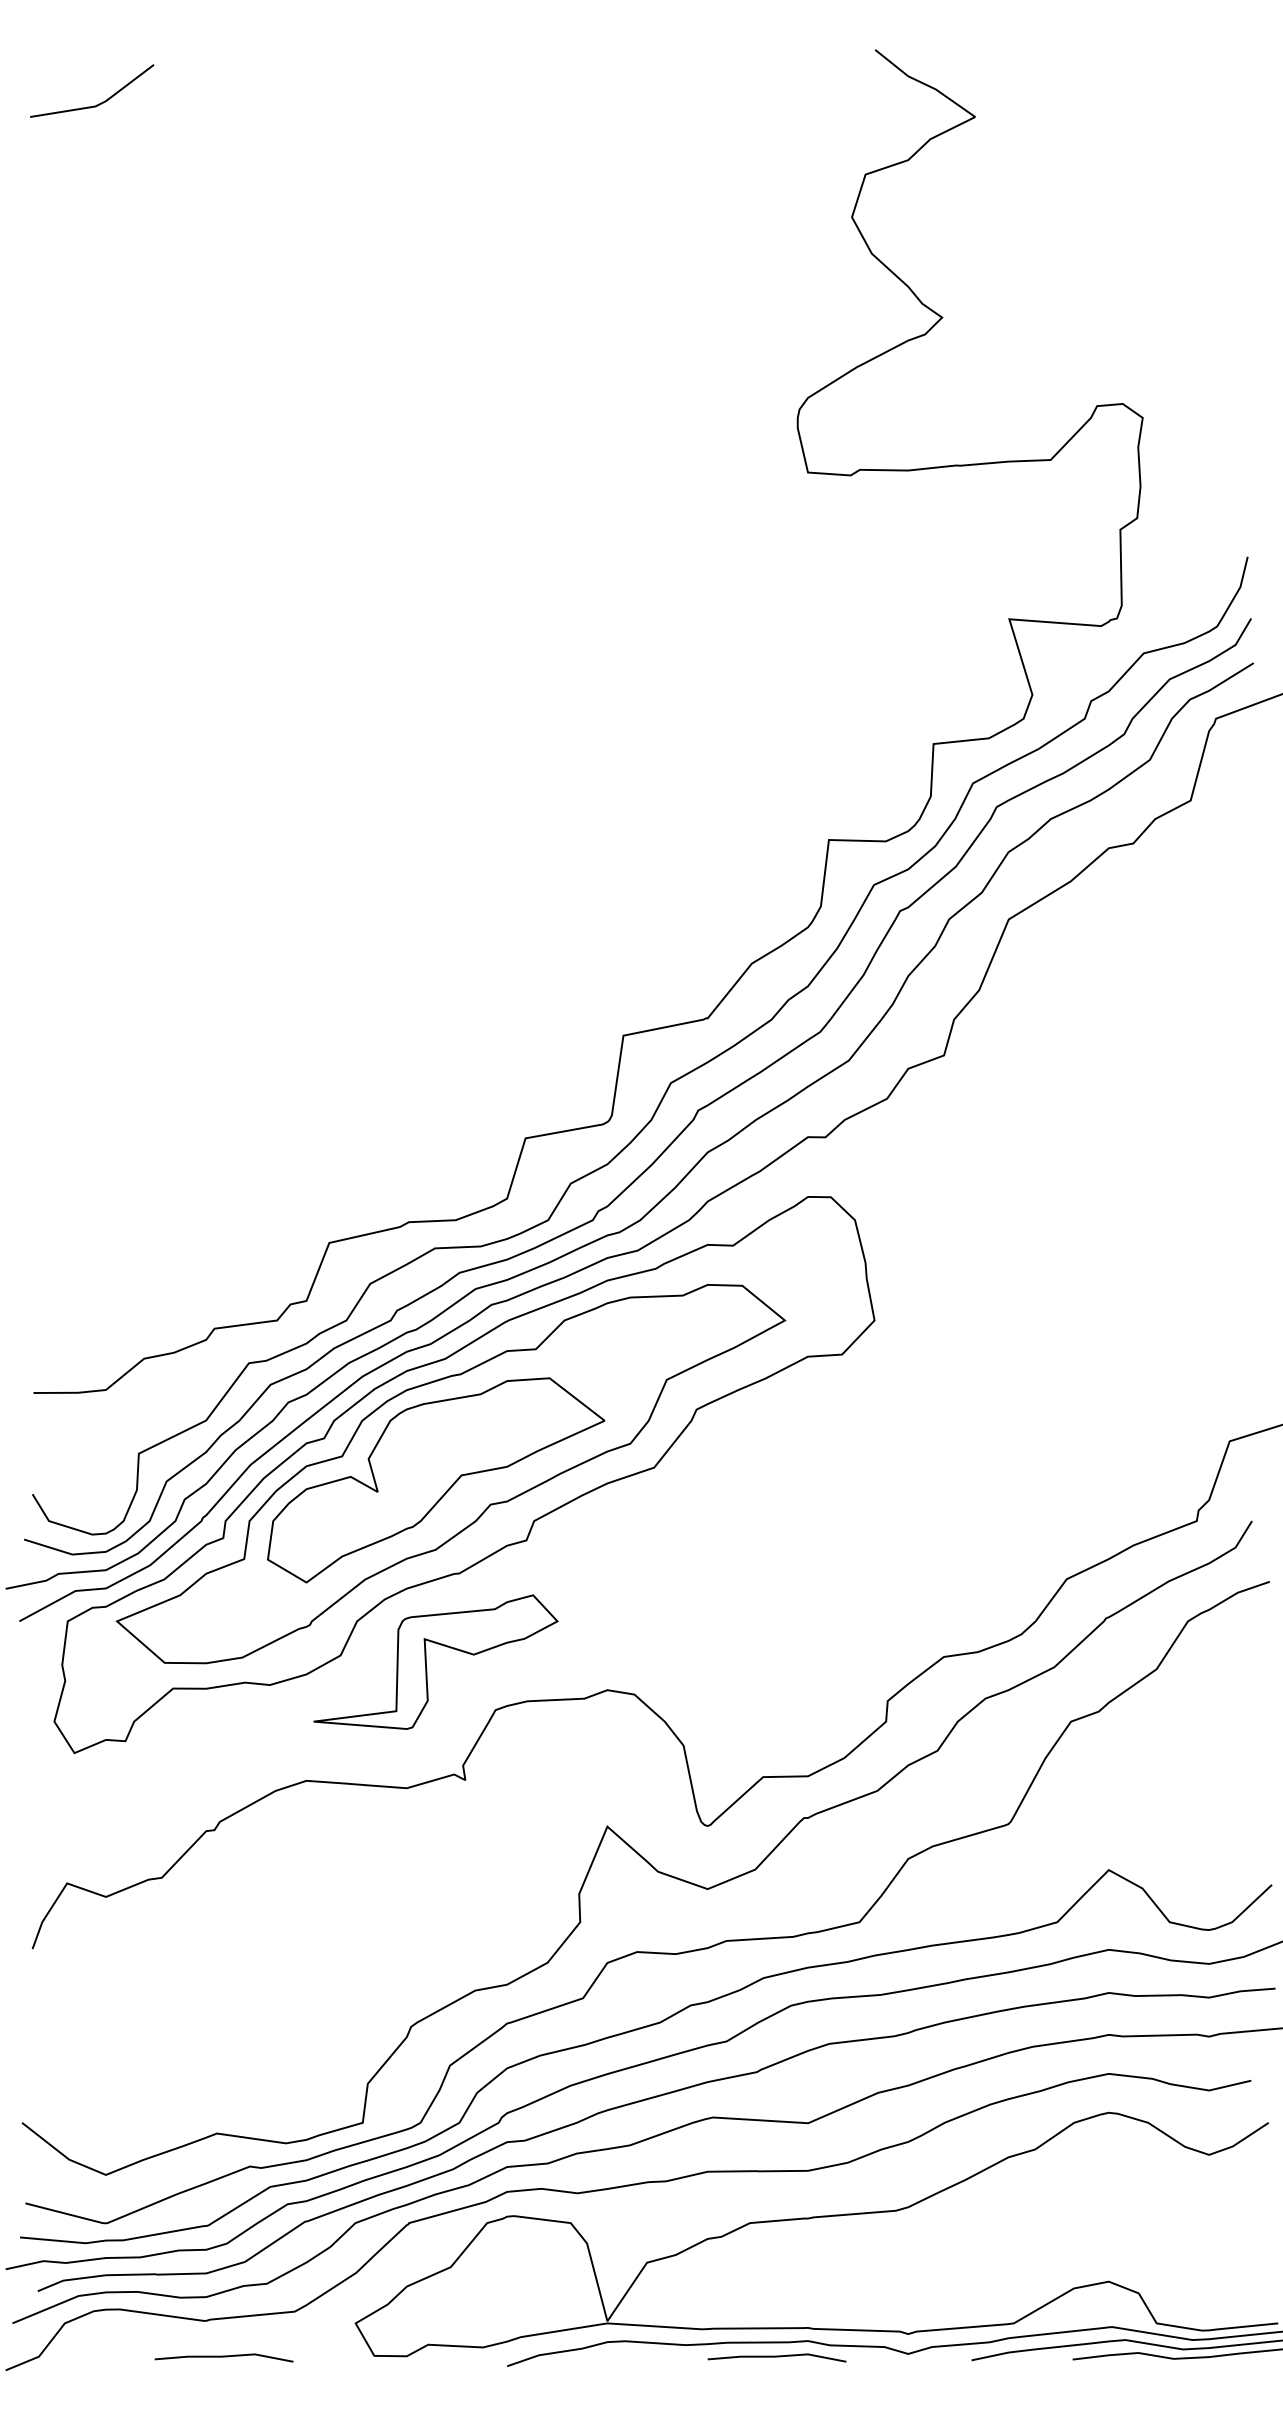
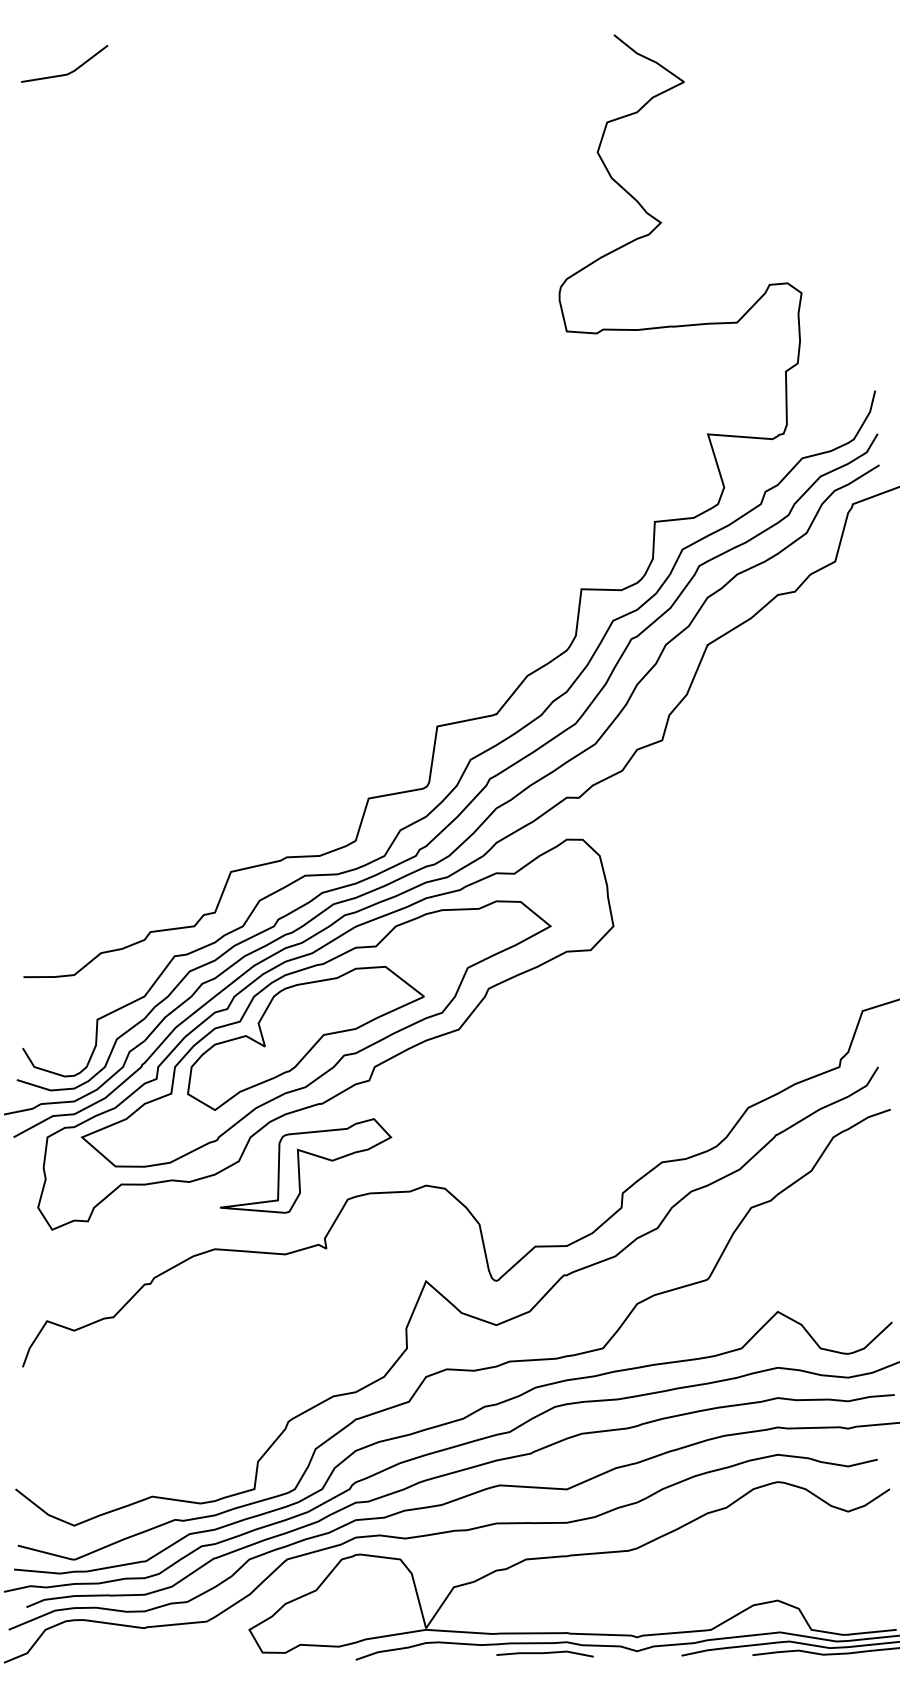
line: (223, 2357) -> (156, 1653), removed

